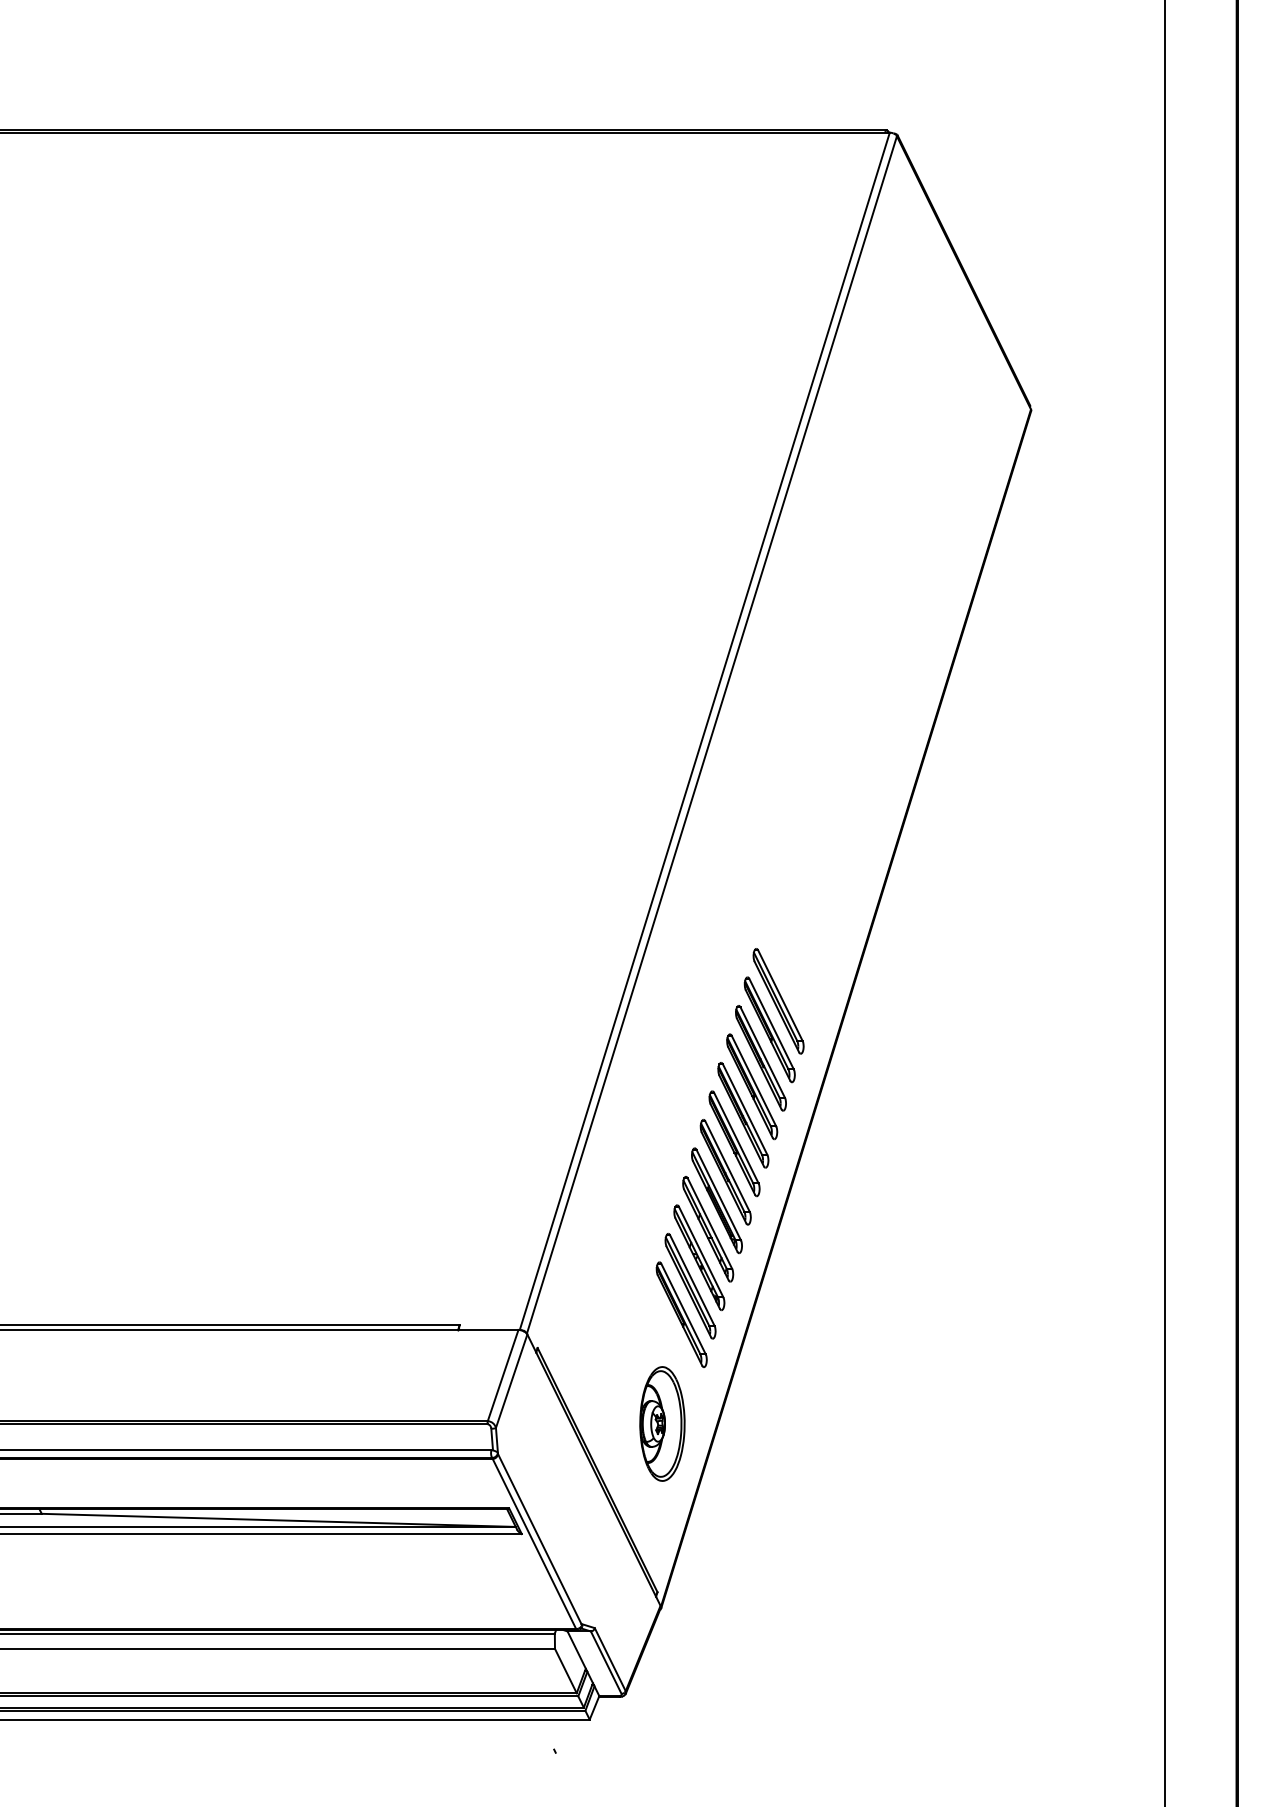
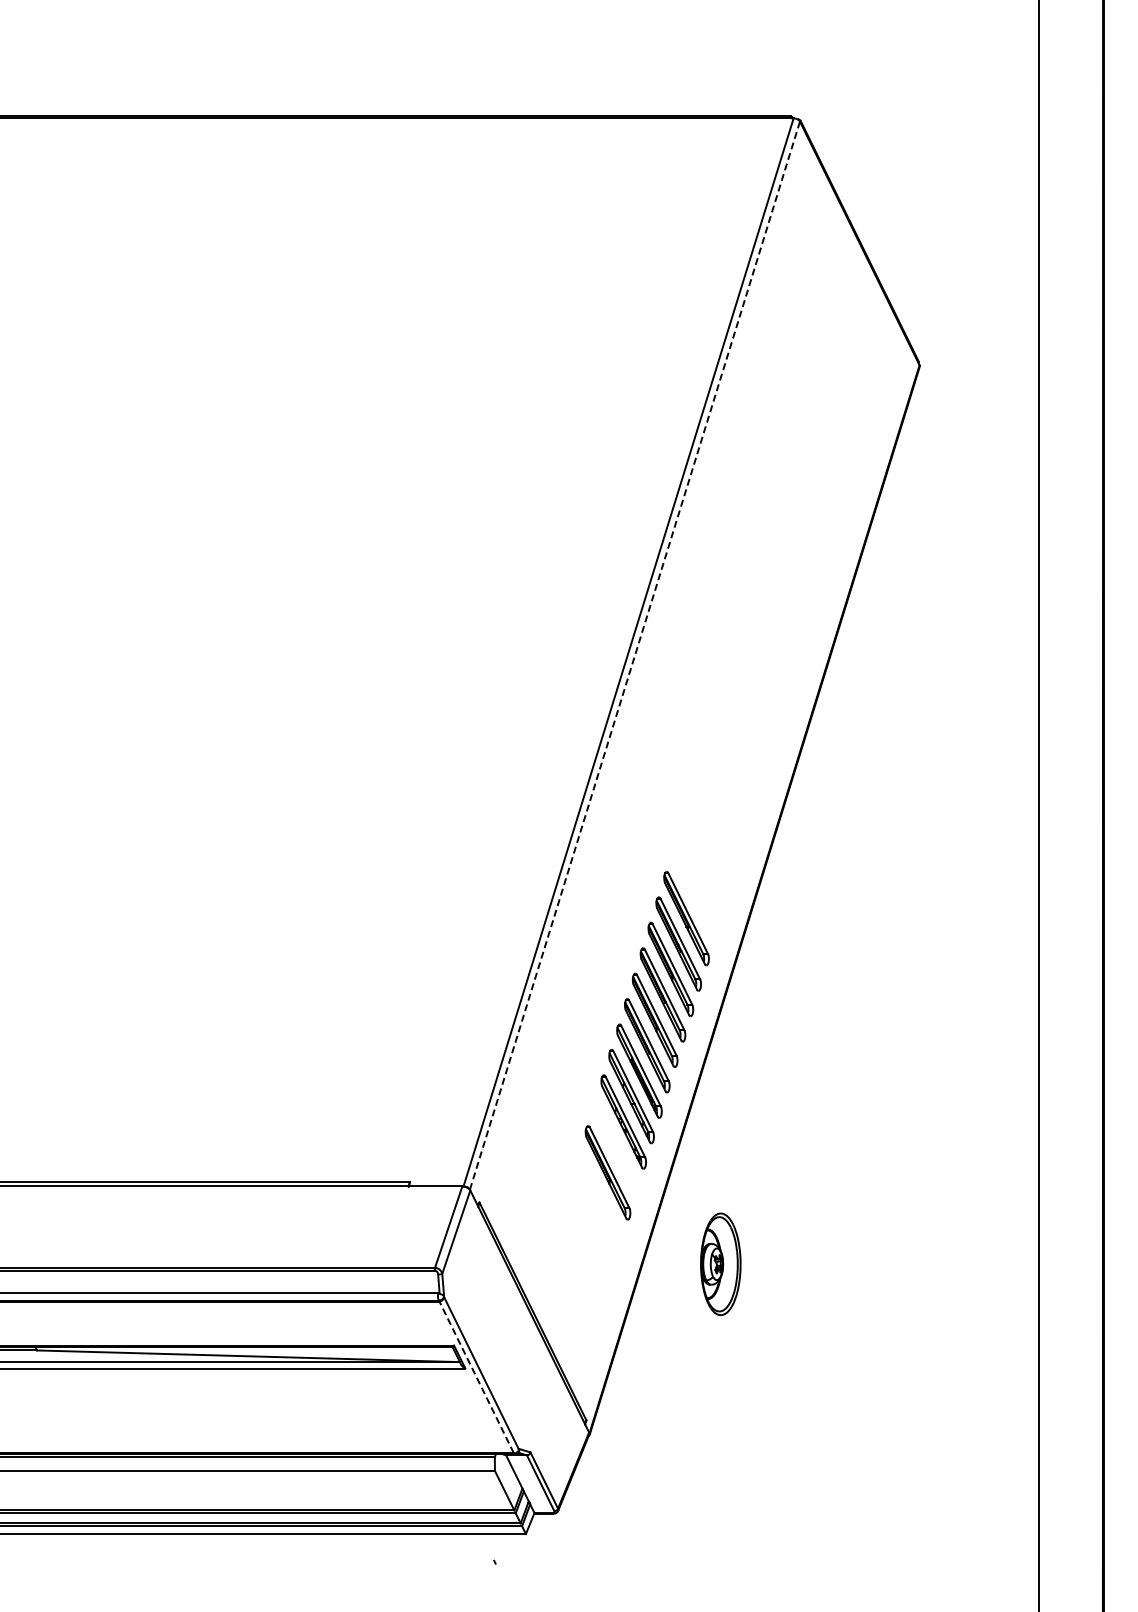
line: (711, 734) -> (634, 655), solid -> dashed
part: (778, 1000) -> (694, 892), removed
part: (690, 1285) -> (615, 1146), removed
part: (662, 1423) -> (720, 1263), moved
line: (534, 1543) -> (476, 1376), solid -> dashed

